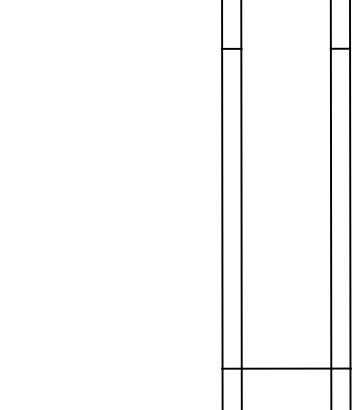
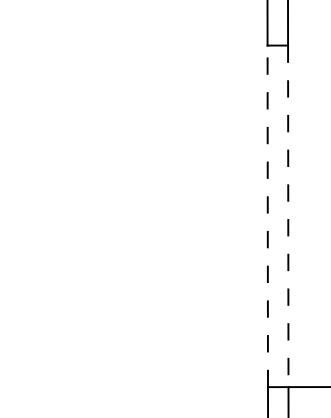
line: (222, 208) -> (267, 216), solid -> dashed
line: (241, 208) -> (288, 216), solid -> dashed

